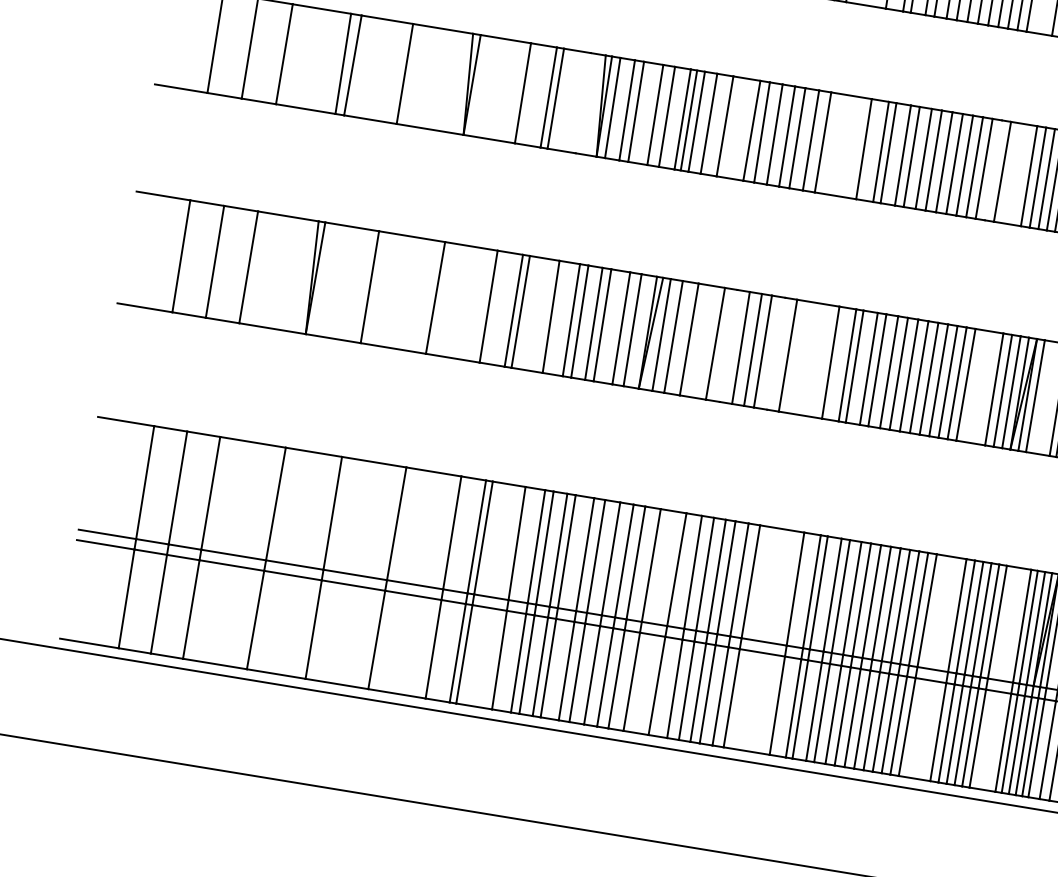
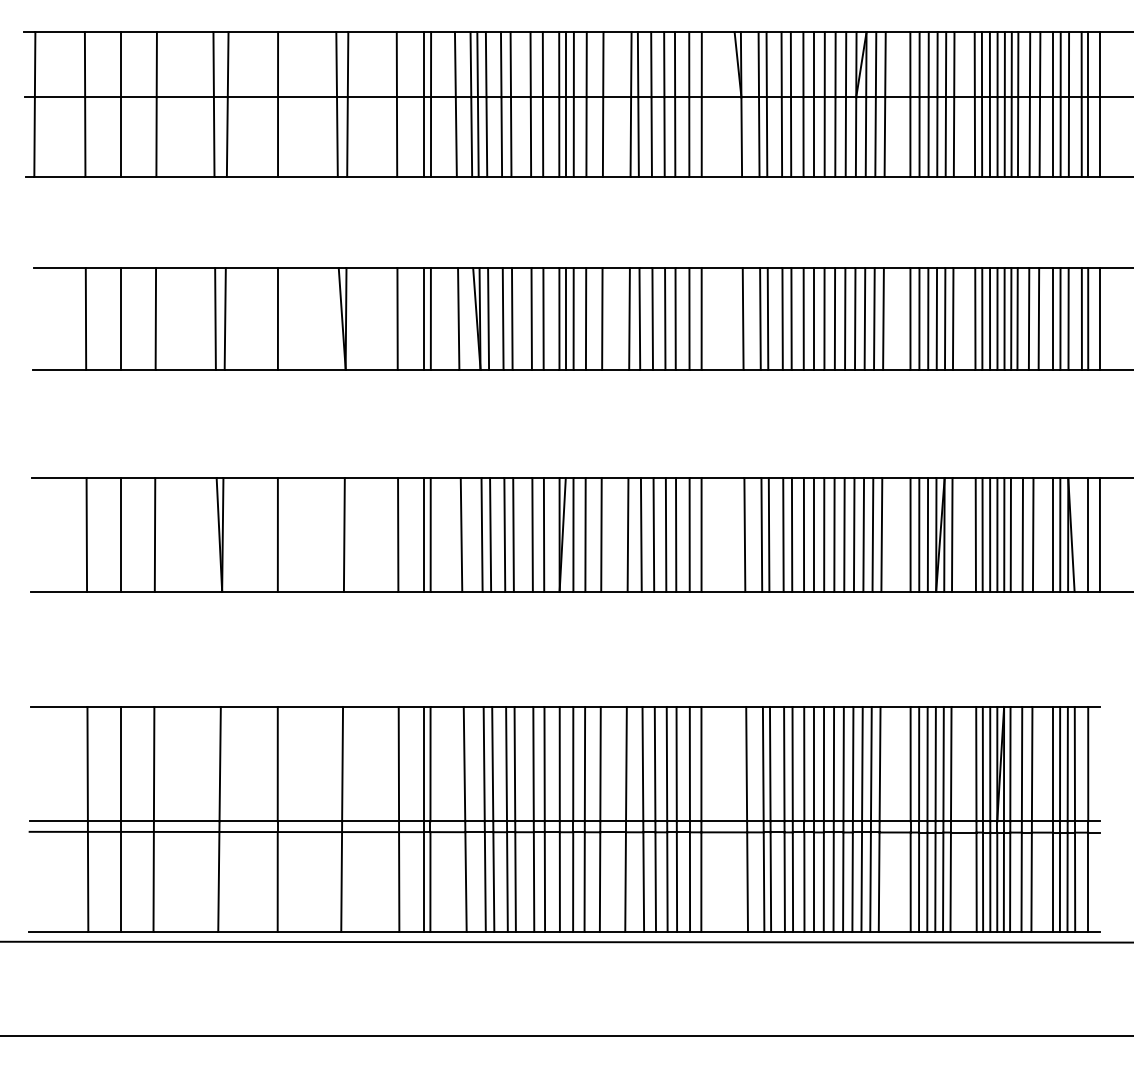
line: (583, 102) -> (458, 318), added
line: (993, 170) -> (874, 318), added
line: (727, 345) -> (640, 534), added
line: (776, 353) -> (689, 534), added

